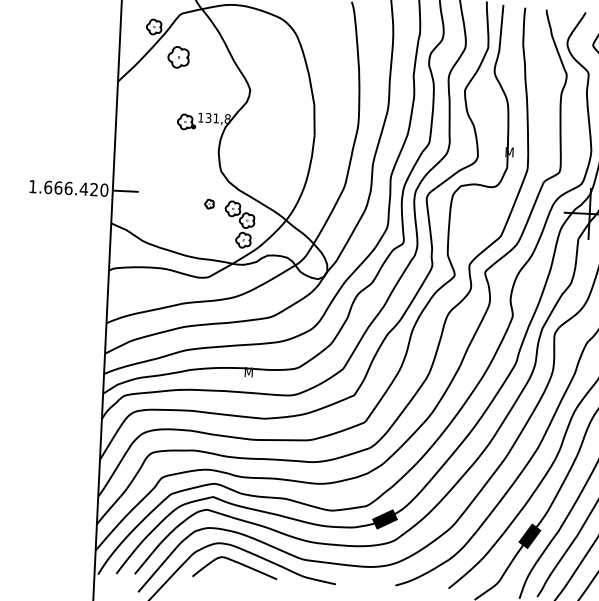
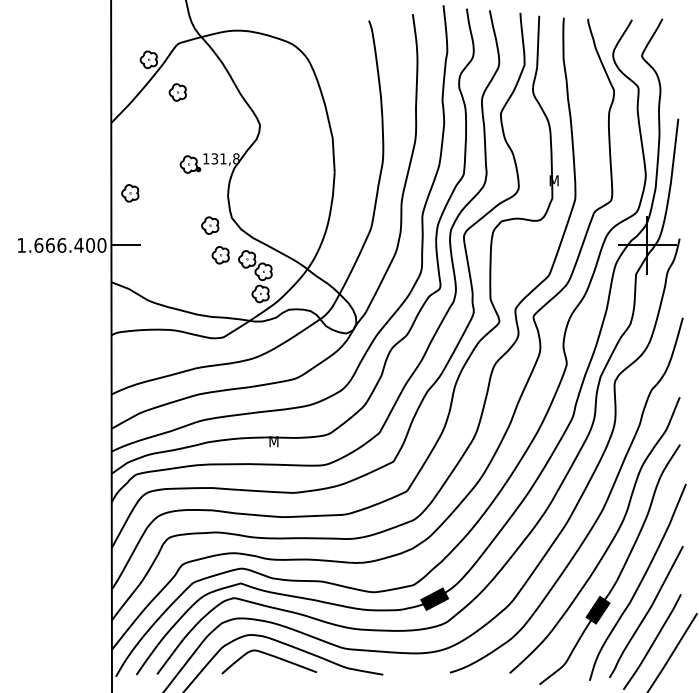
part: (178, 57) -> (177, 92), size x0.71
part: (132, 145) -> (130, 193), added
part: (201, 177) -> (210, 225), added
text: (94, 189) -> (90, 245), 1.666.420 -> 1.666.400
part: (209, 204) -> (220, 255), size x1.67

